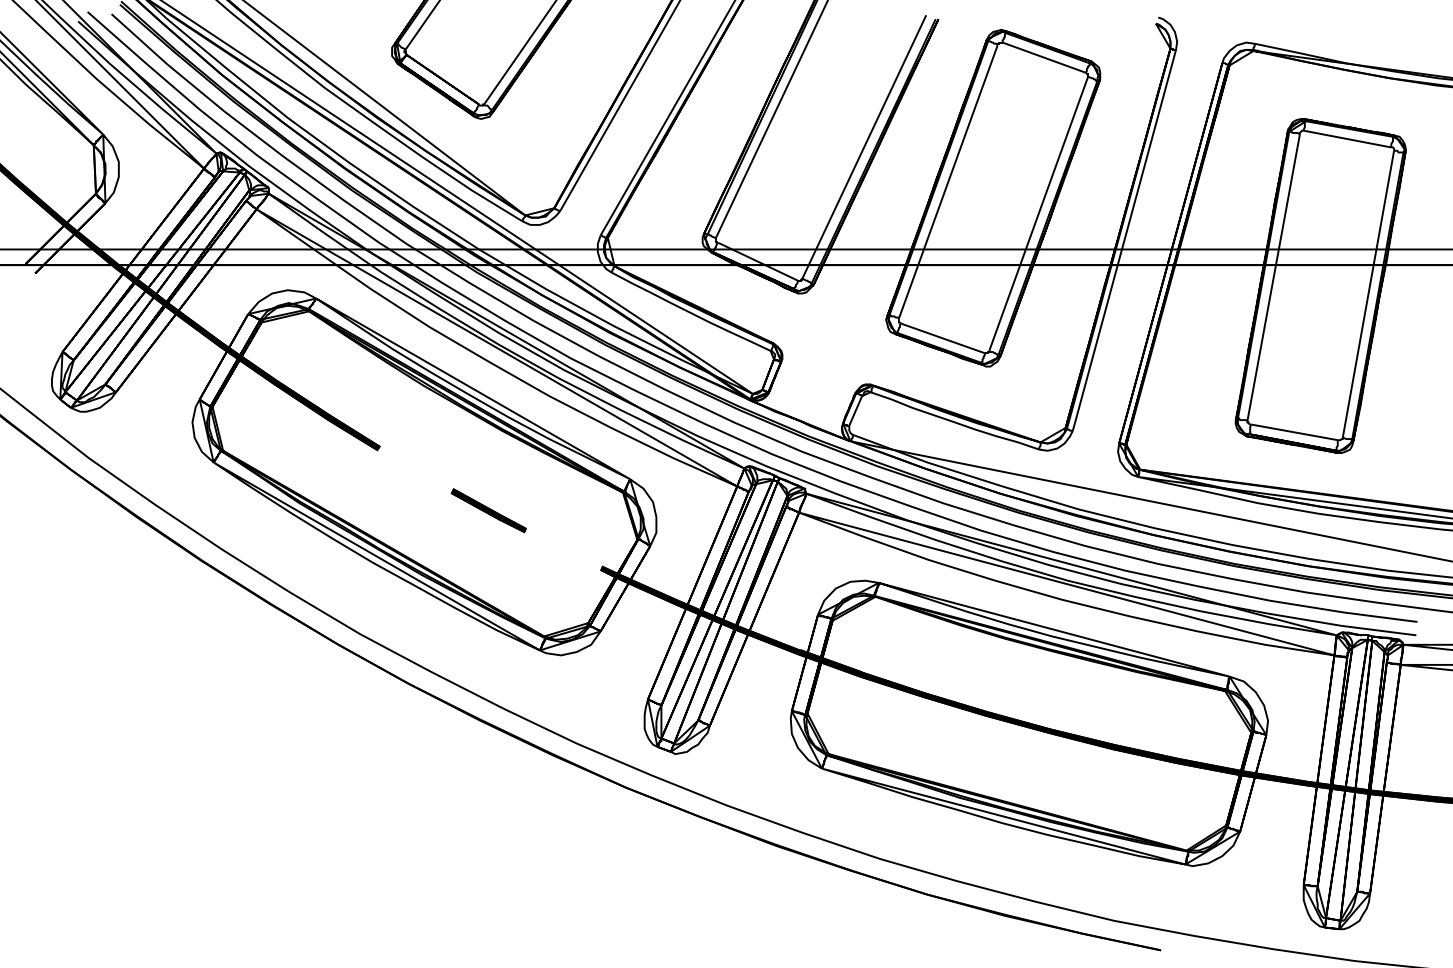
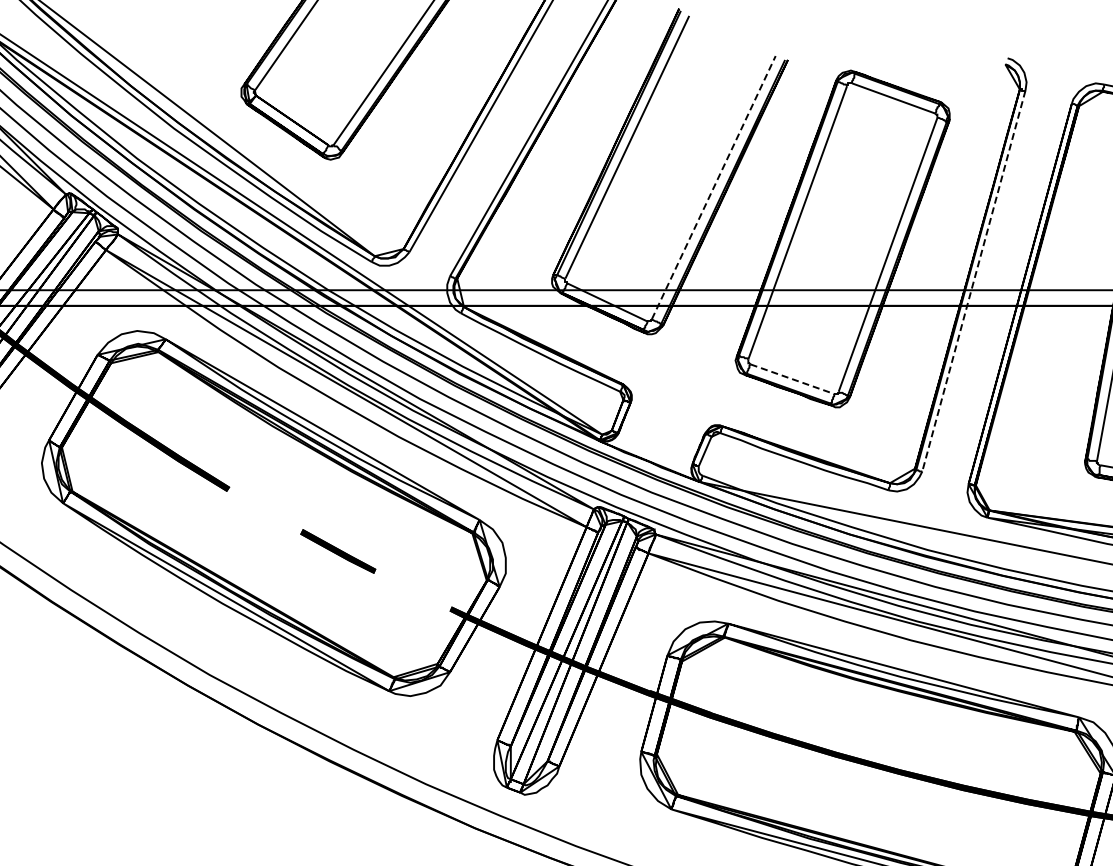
line: (864, 146) -> (713, 187), solid -> dashed
line: (1124, 240) -> (973, 281), solid -> dashed
line: (943, 338) -> (792, 379), solid -> dashed

